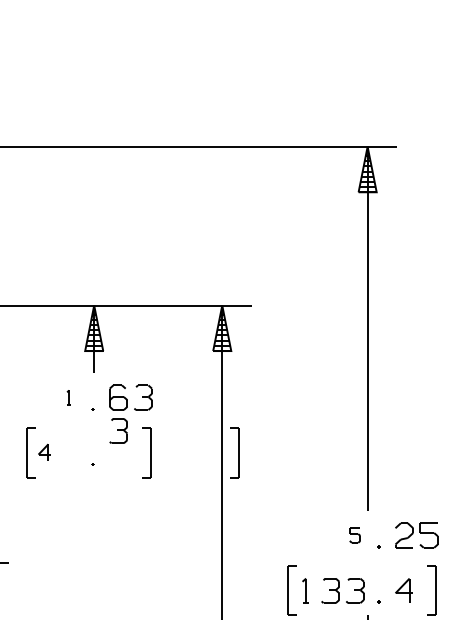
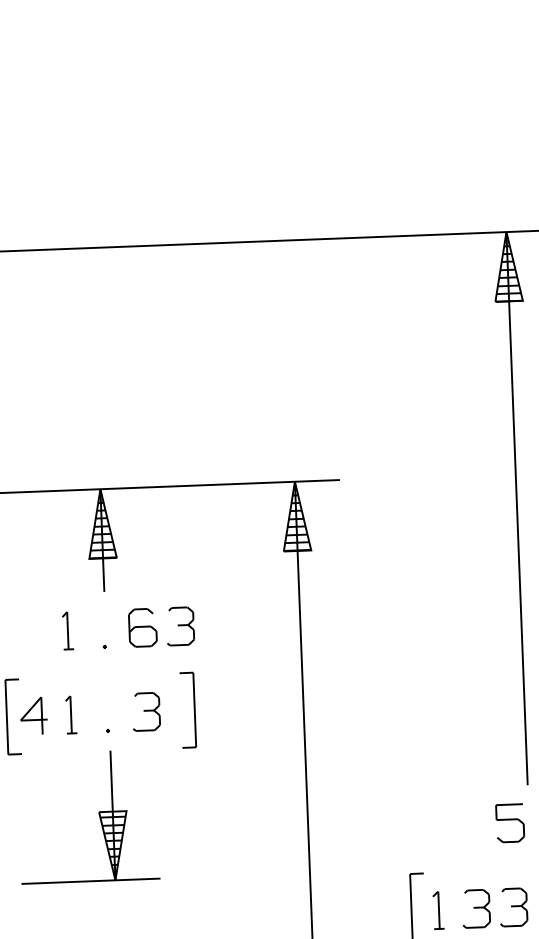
part: (68, 397) -> (66, 630), size x1.67
part: (118, 430) -> (145, 711), moved
part: (44, 452) -> (33, 715), size x1.43
part: (68, 452) -> (69, 713), added
part: (234, 452) -> (322, 704), removed
part: (84, 520) -> (98, 816), added
part: (354, 535) -> (509, 823), size x1.67

